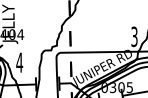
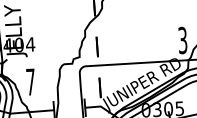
text: (19, 62) -> (30, 81), 4 -> 7

